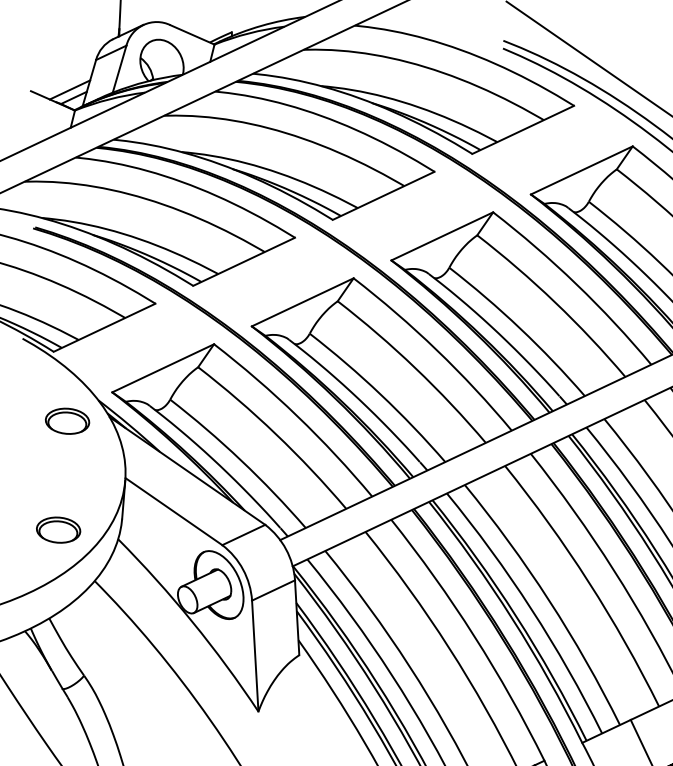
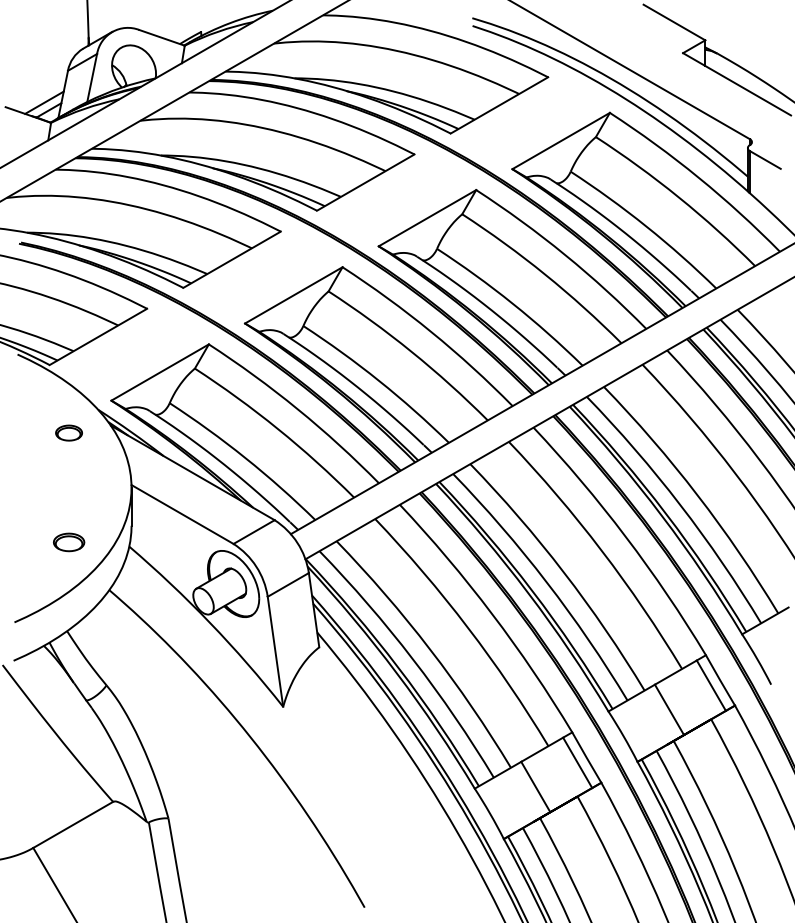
part: (66, 420) -> (68, 432), size x0.6
part: (57, 530) -> (68, 542), size x0.7

